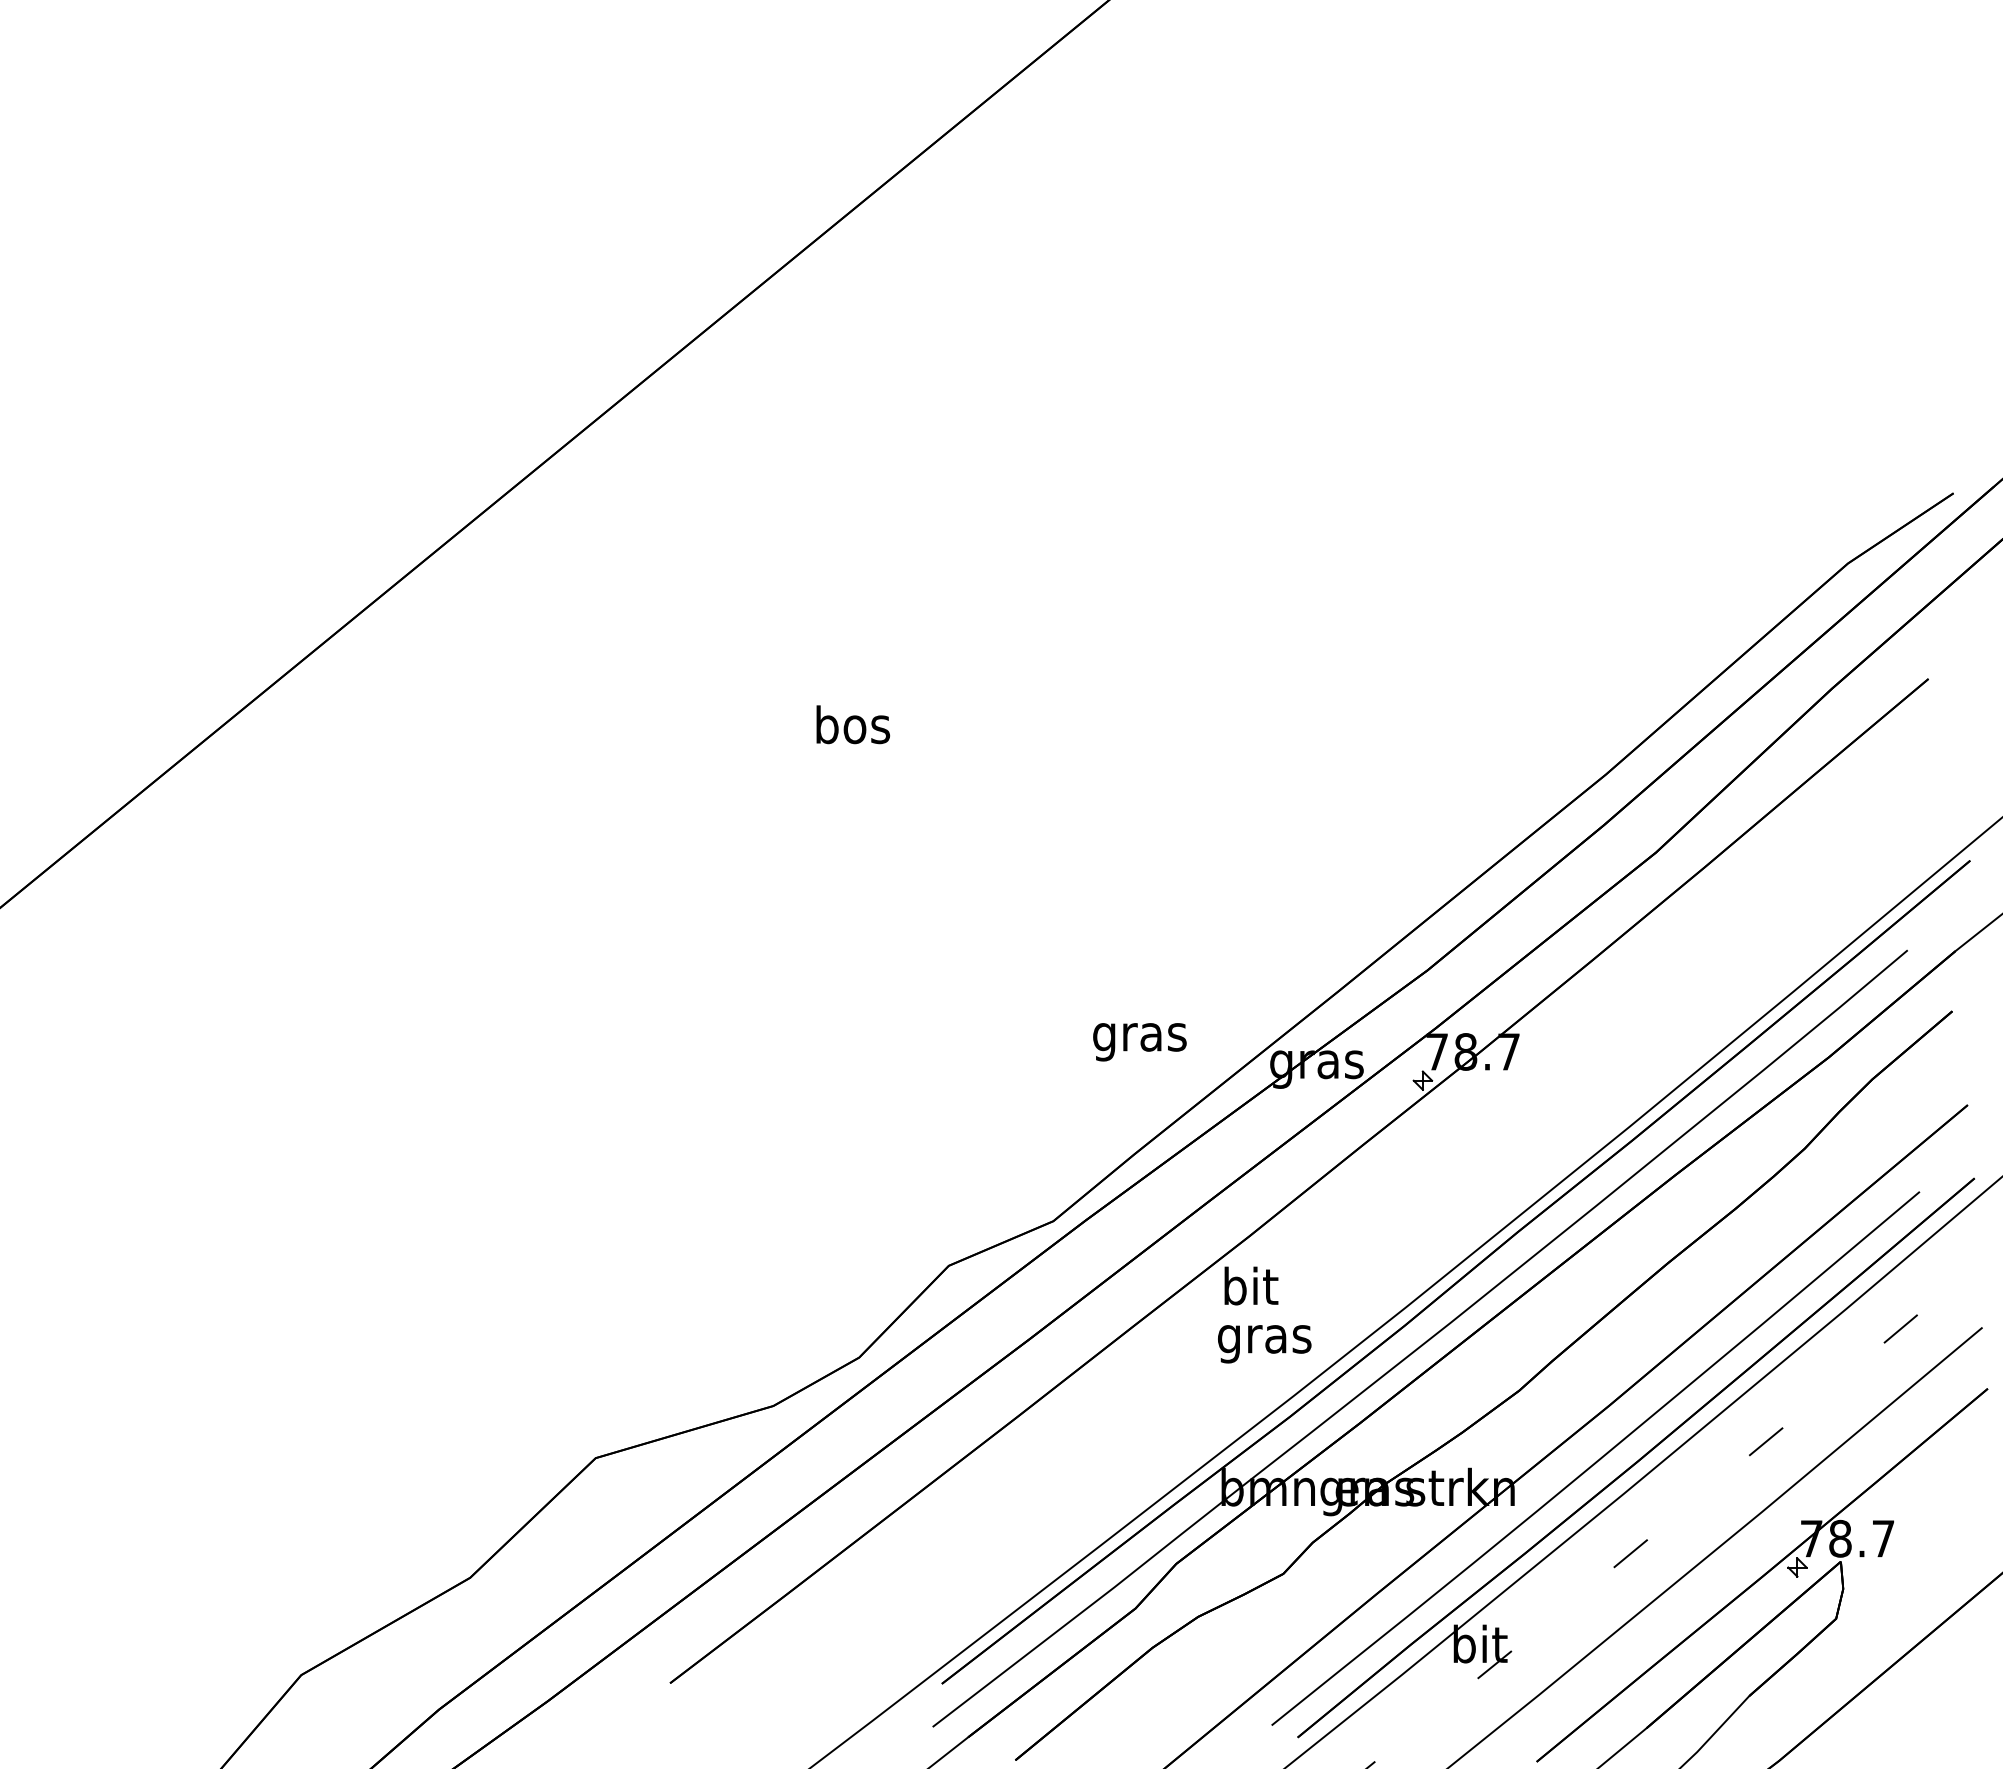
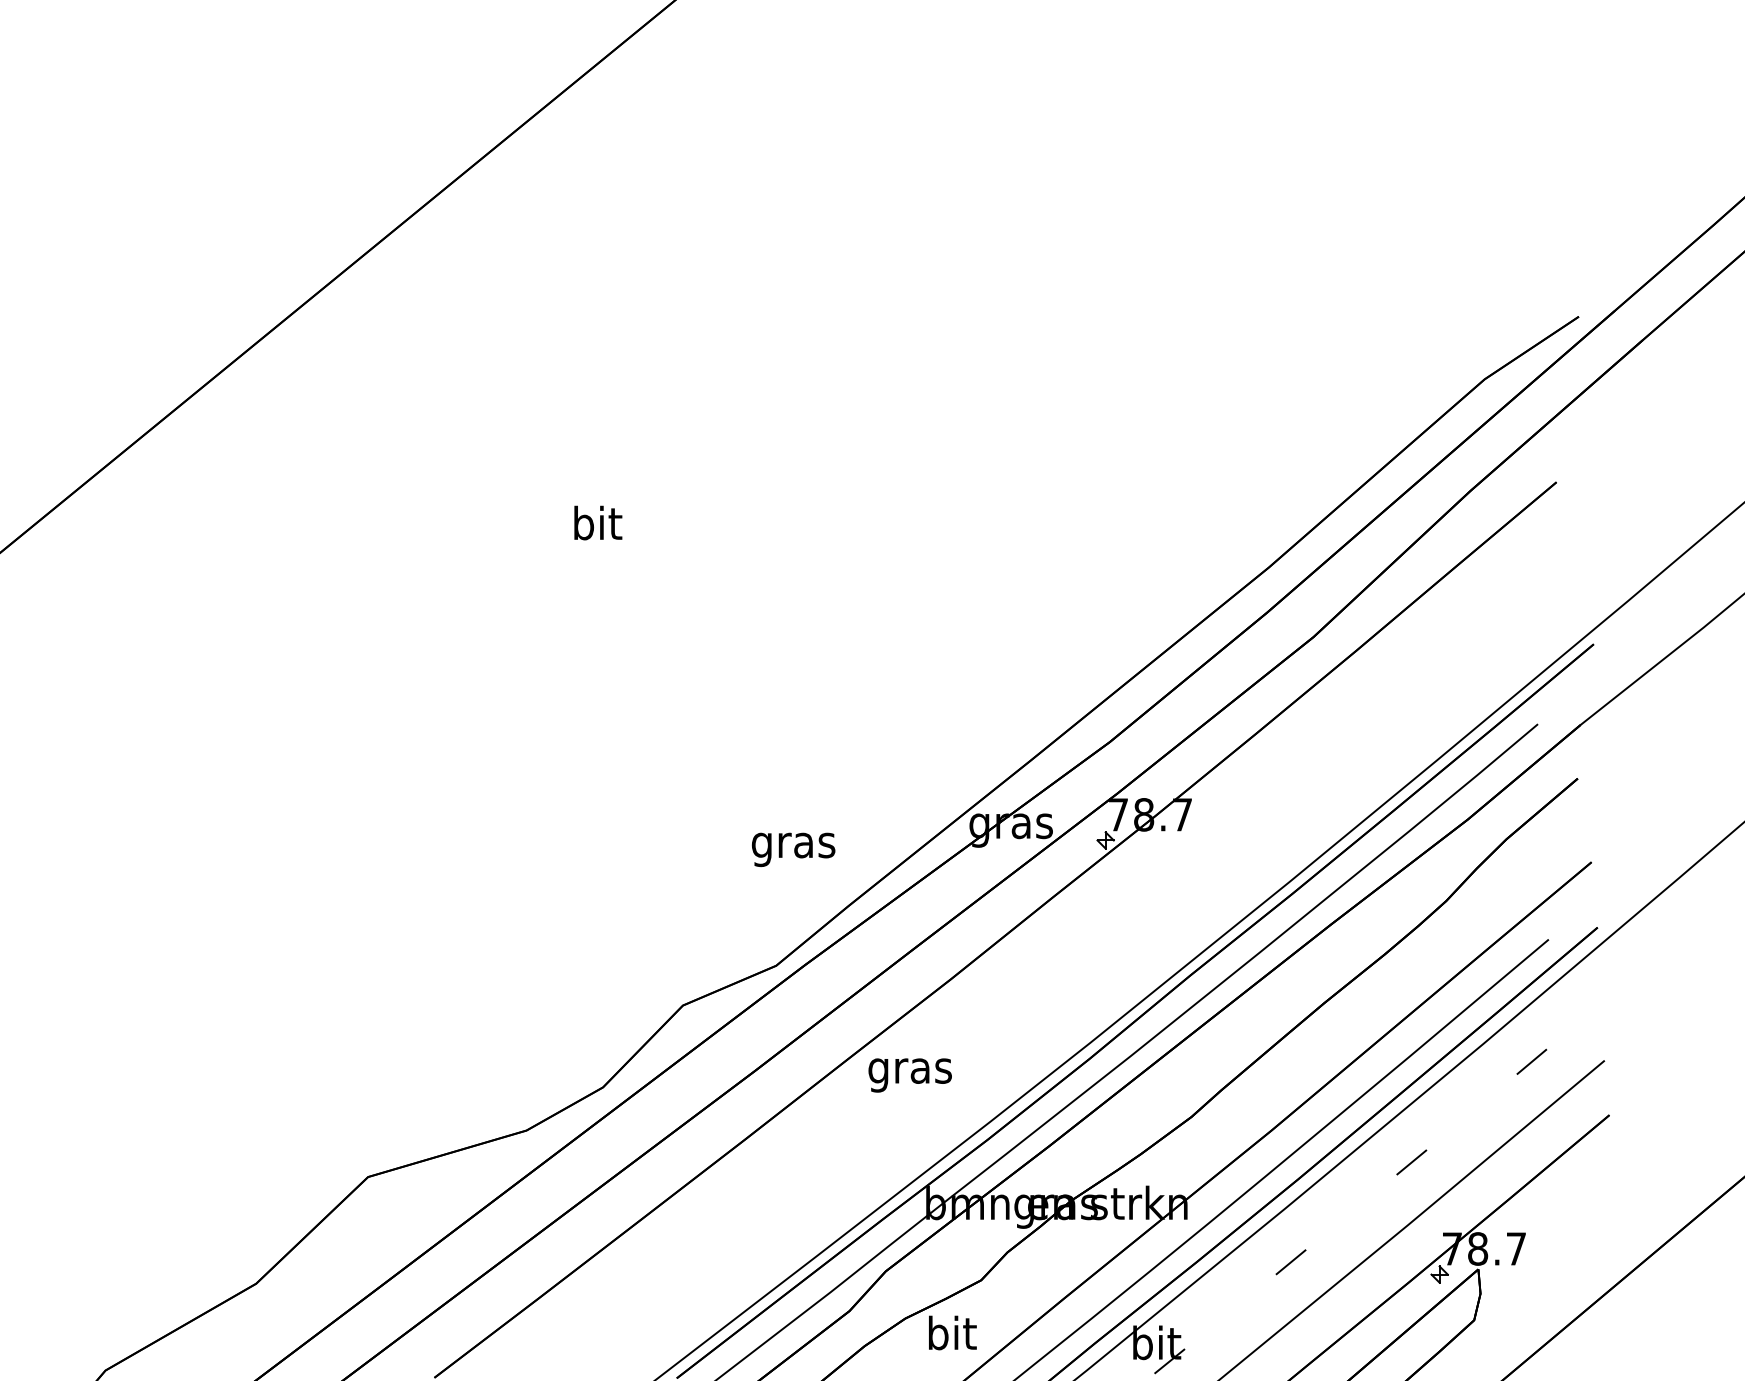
text: (853, 724) -> (597, 522), bos -> bit
text: (1139, 1042) -> (793, 850), moved
text: (1251, 1285) -> (952, 1332), moved
text: (1264, 1344) -> (910, 1075), moved

